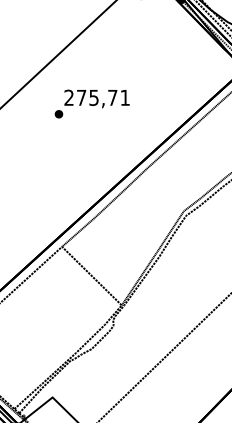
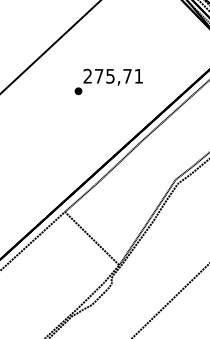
text: (91, 103) -> (108, 81), moved

